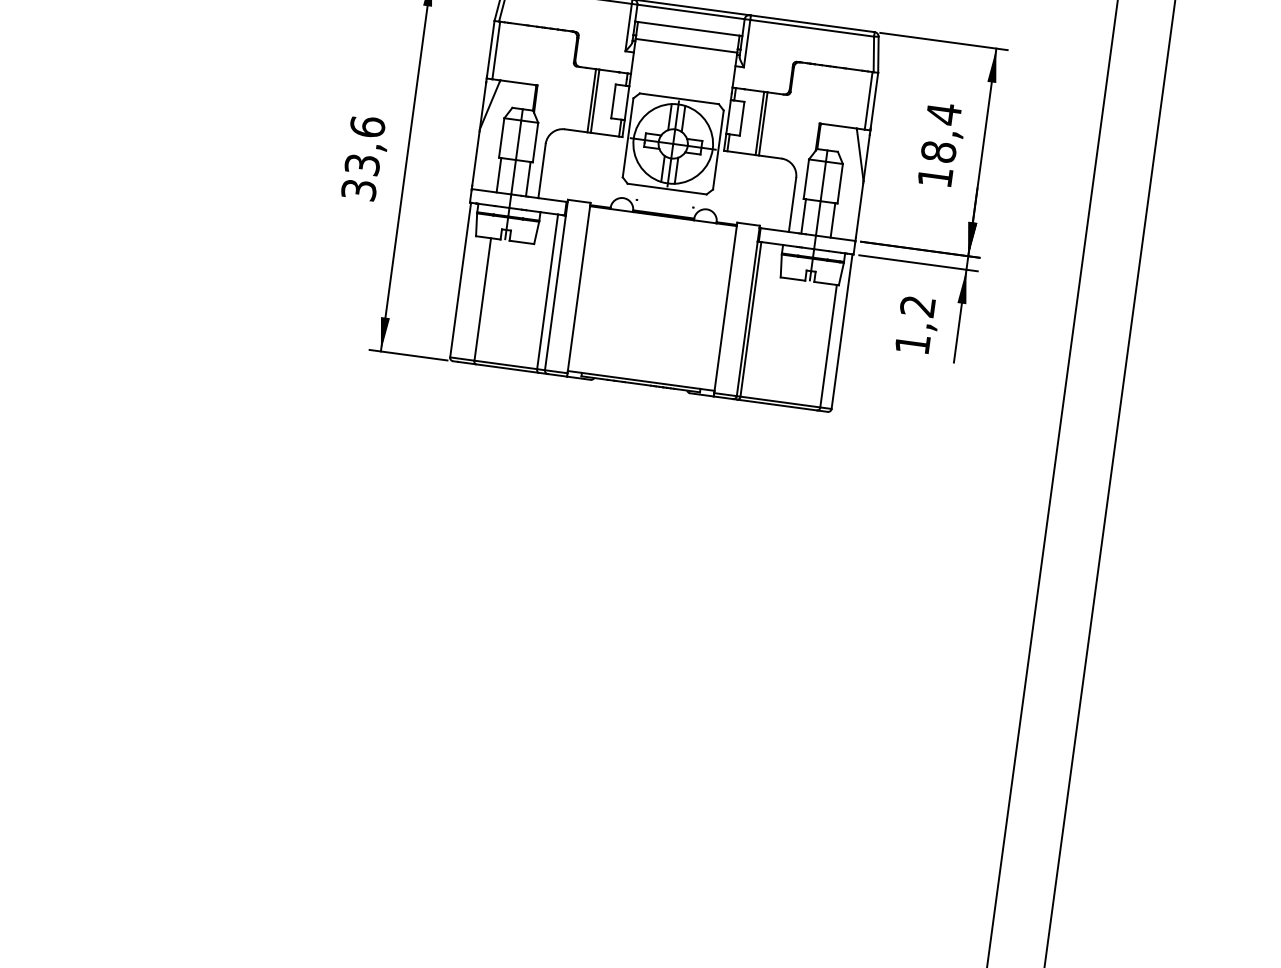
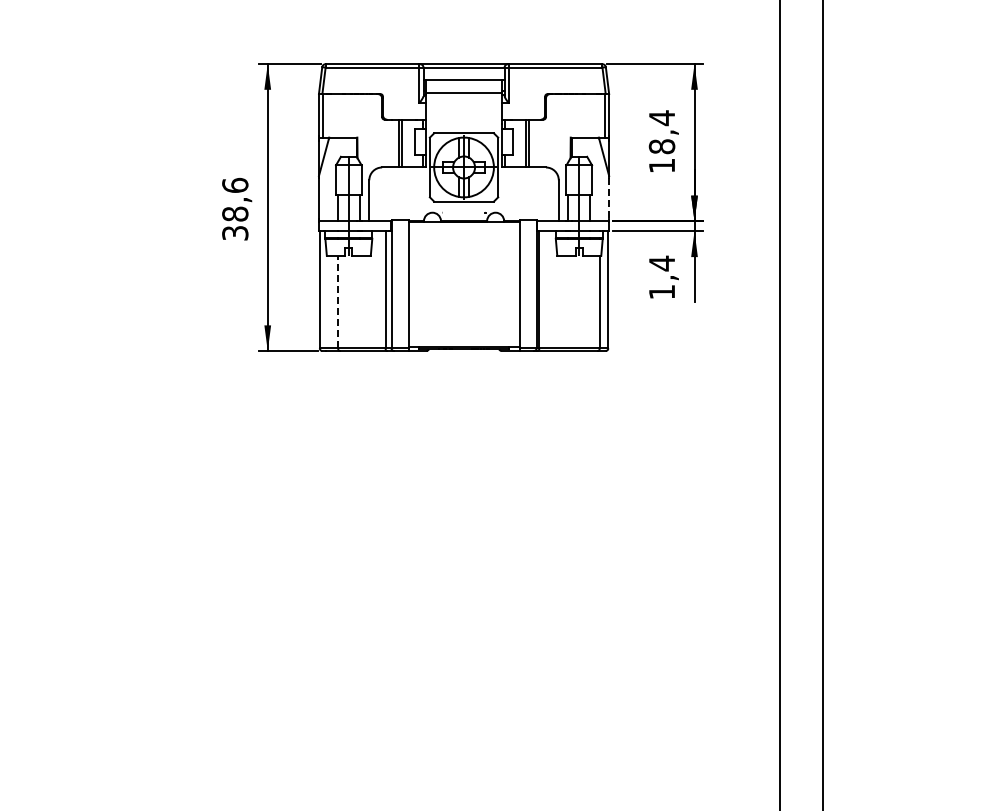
text: (362, 163) -> (235, 213), 33,6 -> 38,6
line: (859, 210) -> (609, 198), solid -> dashed
line: (483, 298) -> (338, 301), solid -> dashed
text: (917, 306) -> (661, 263), 1,2 -> 1,4

